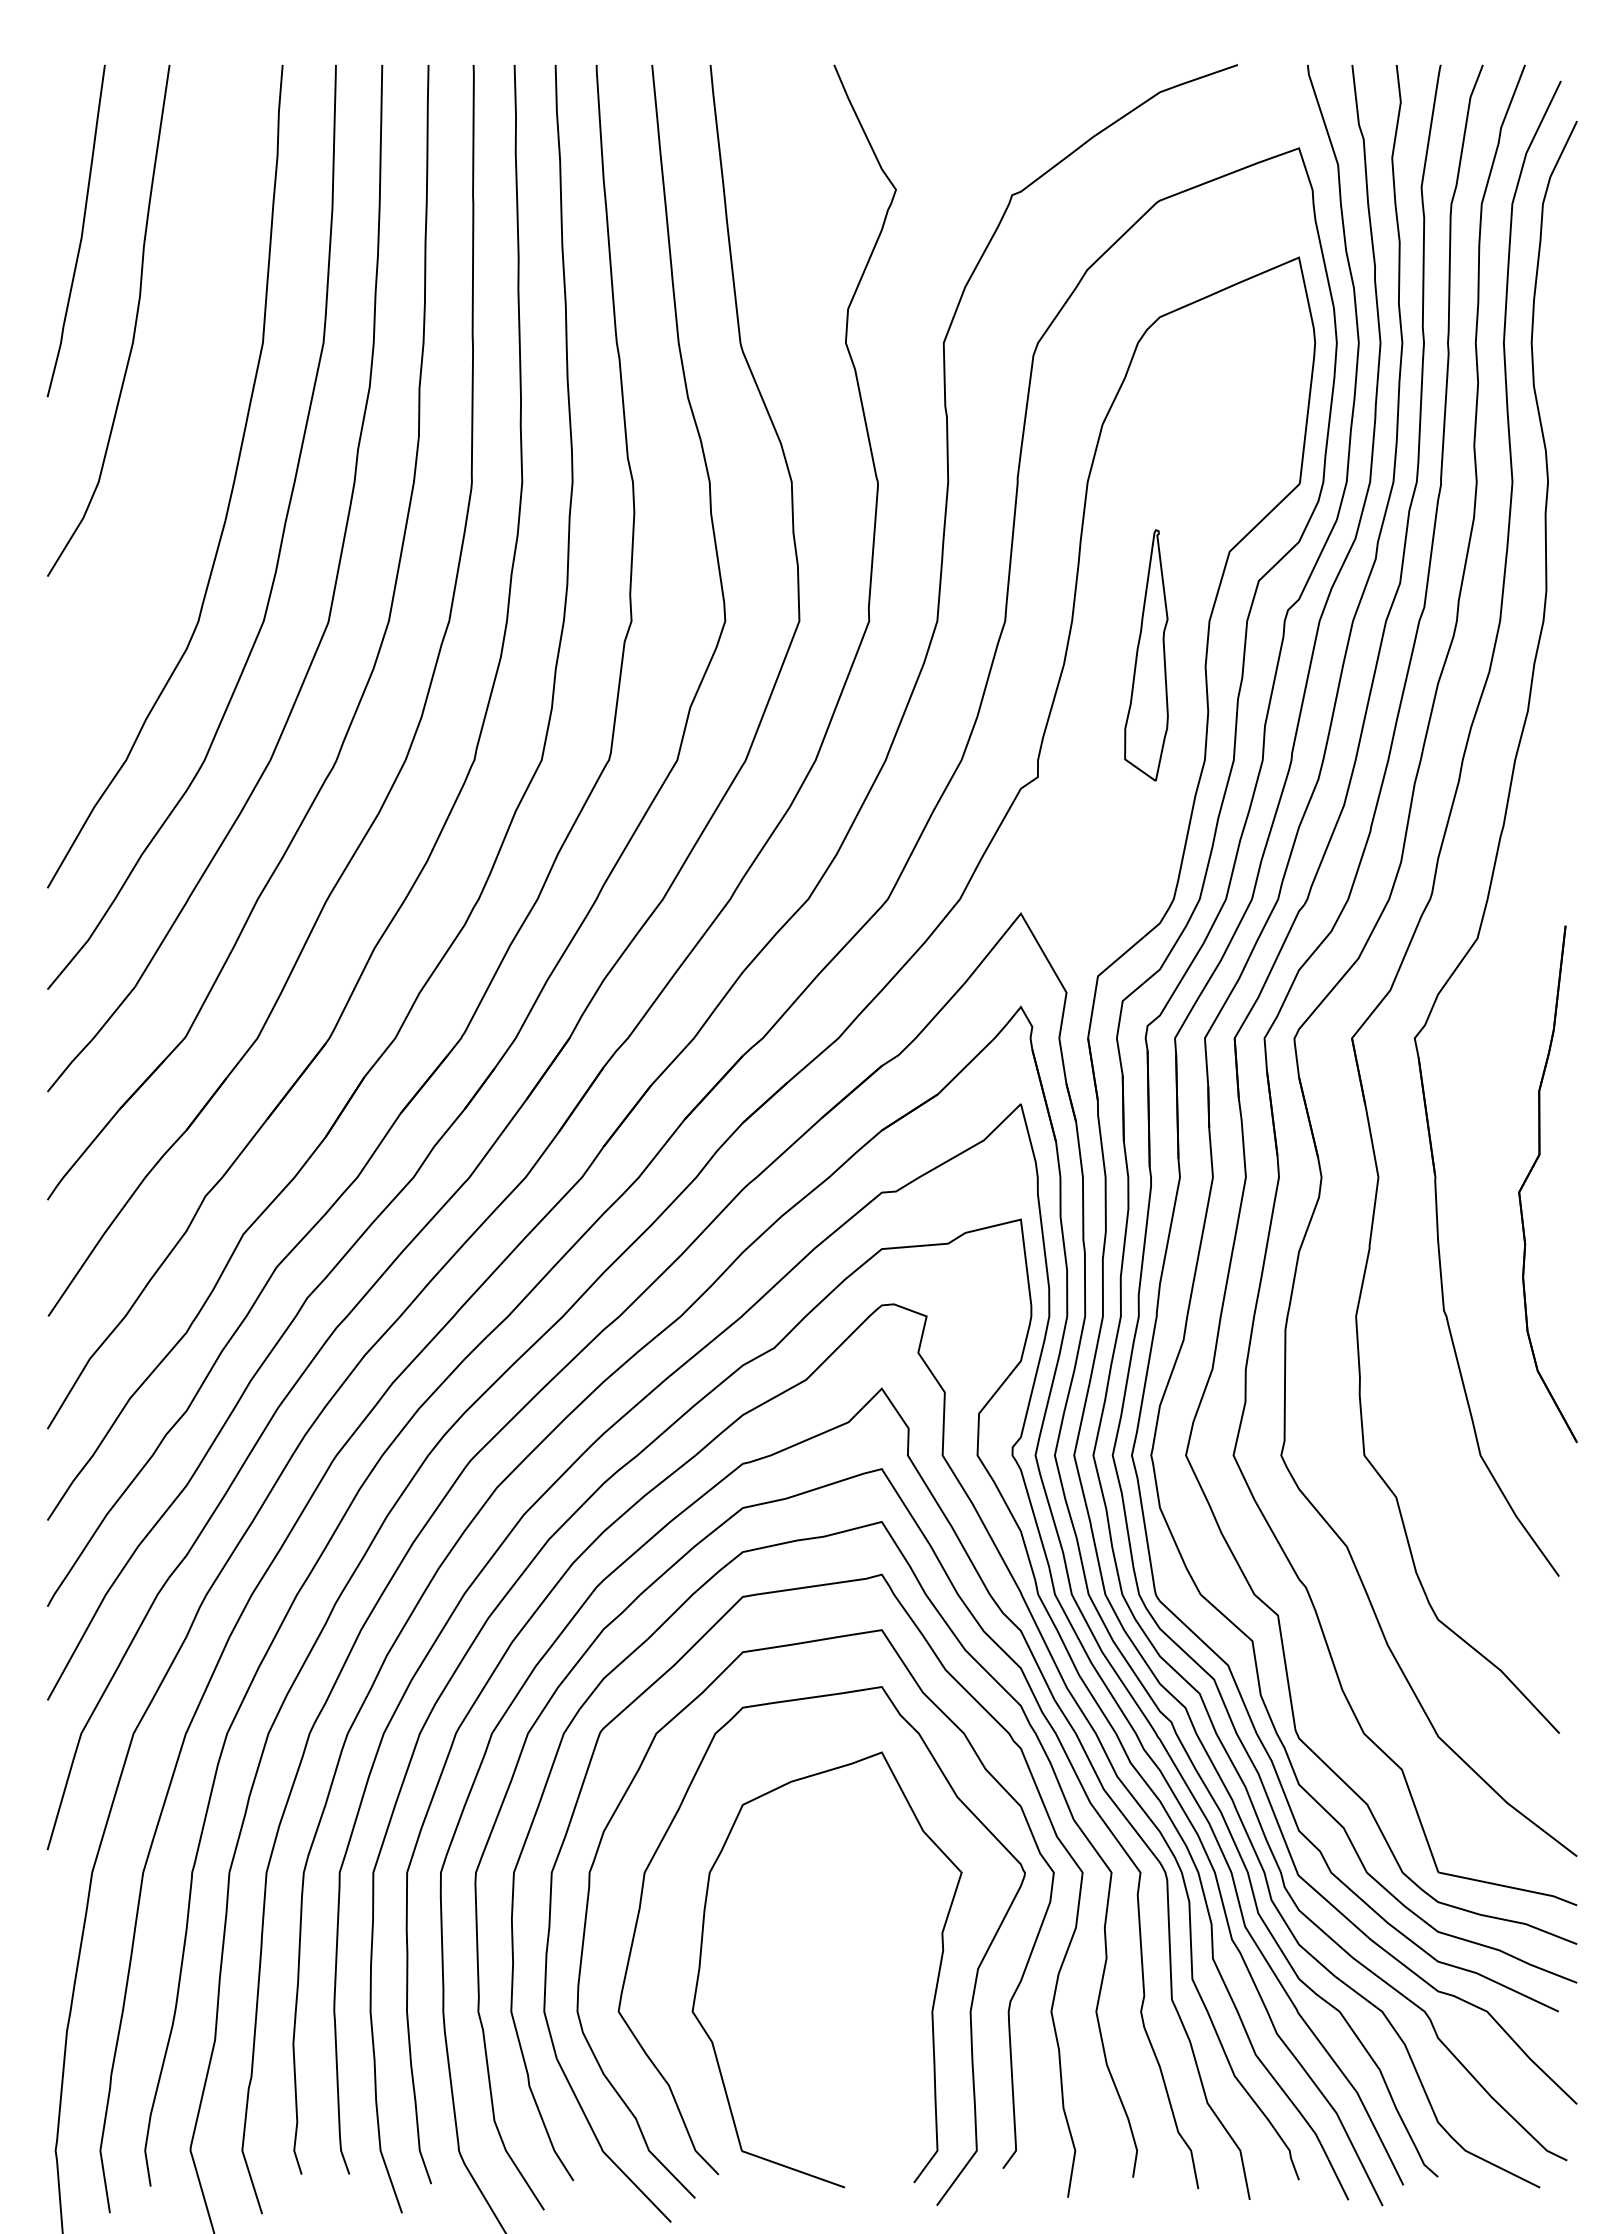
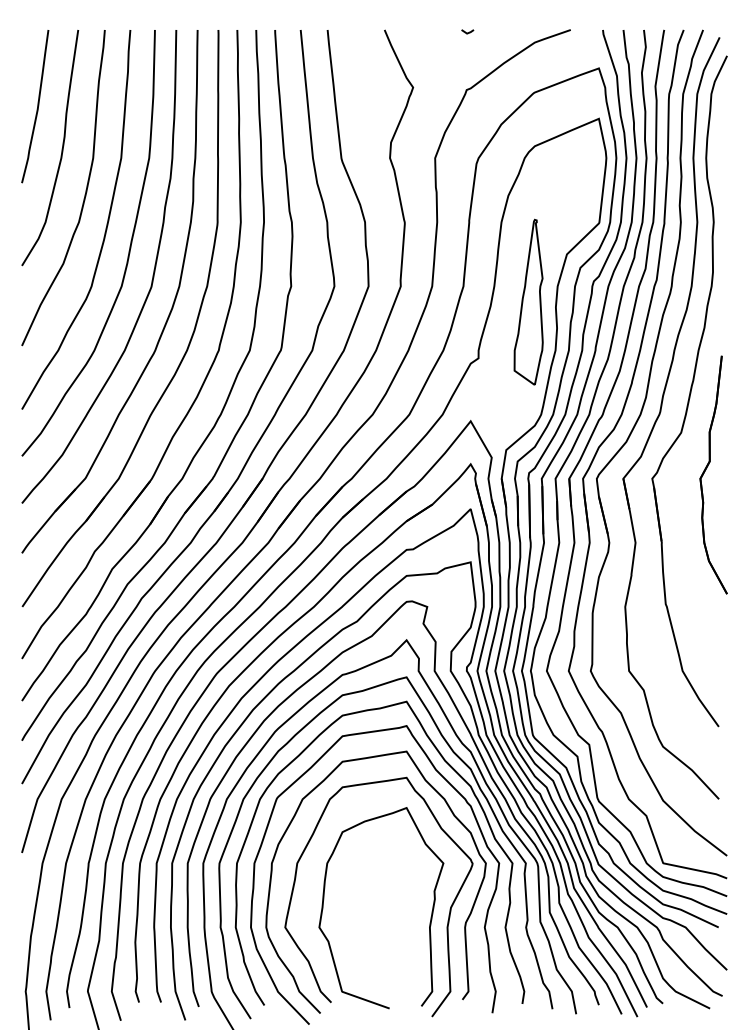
line: (1013, 70) -> (467, 32), added
curve: (183, 421) -> (84, 194), added
part: (1146, 653) -> (528, 301), size x1.43
part: (1534, 1170) -> (707, 468), moved

